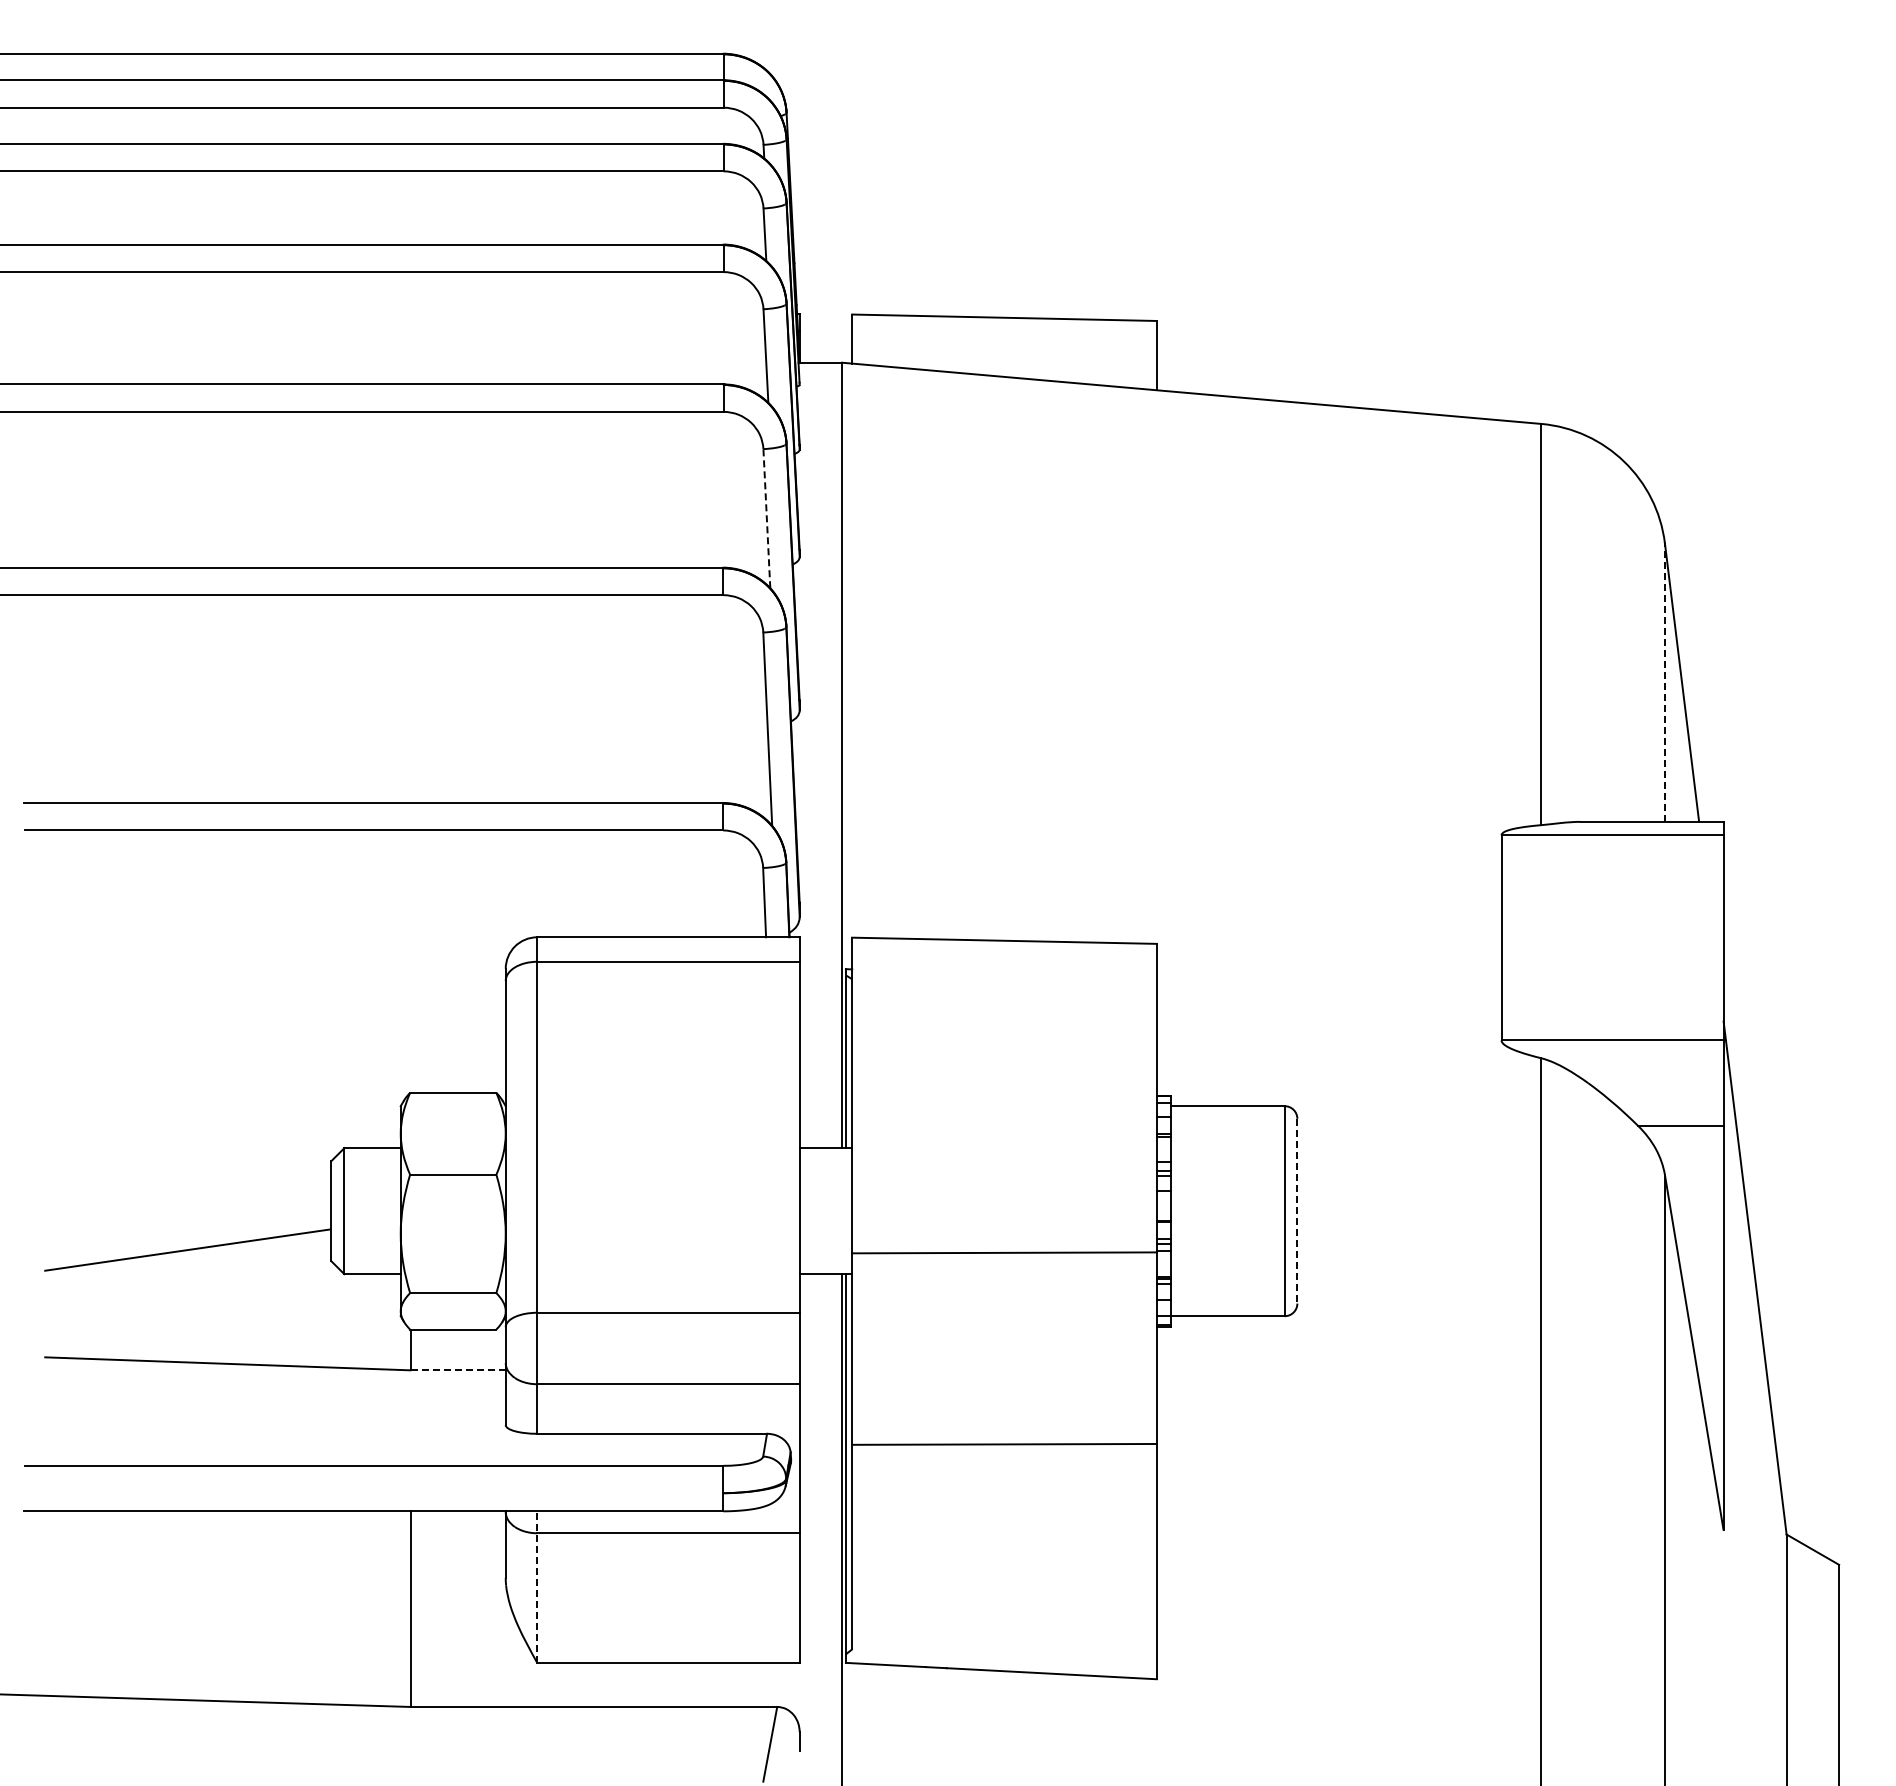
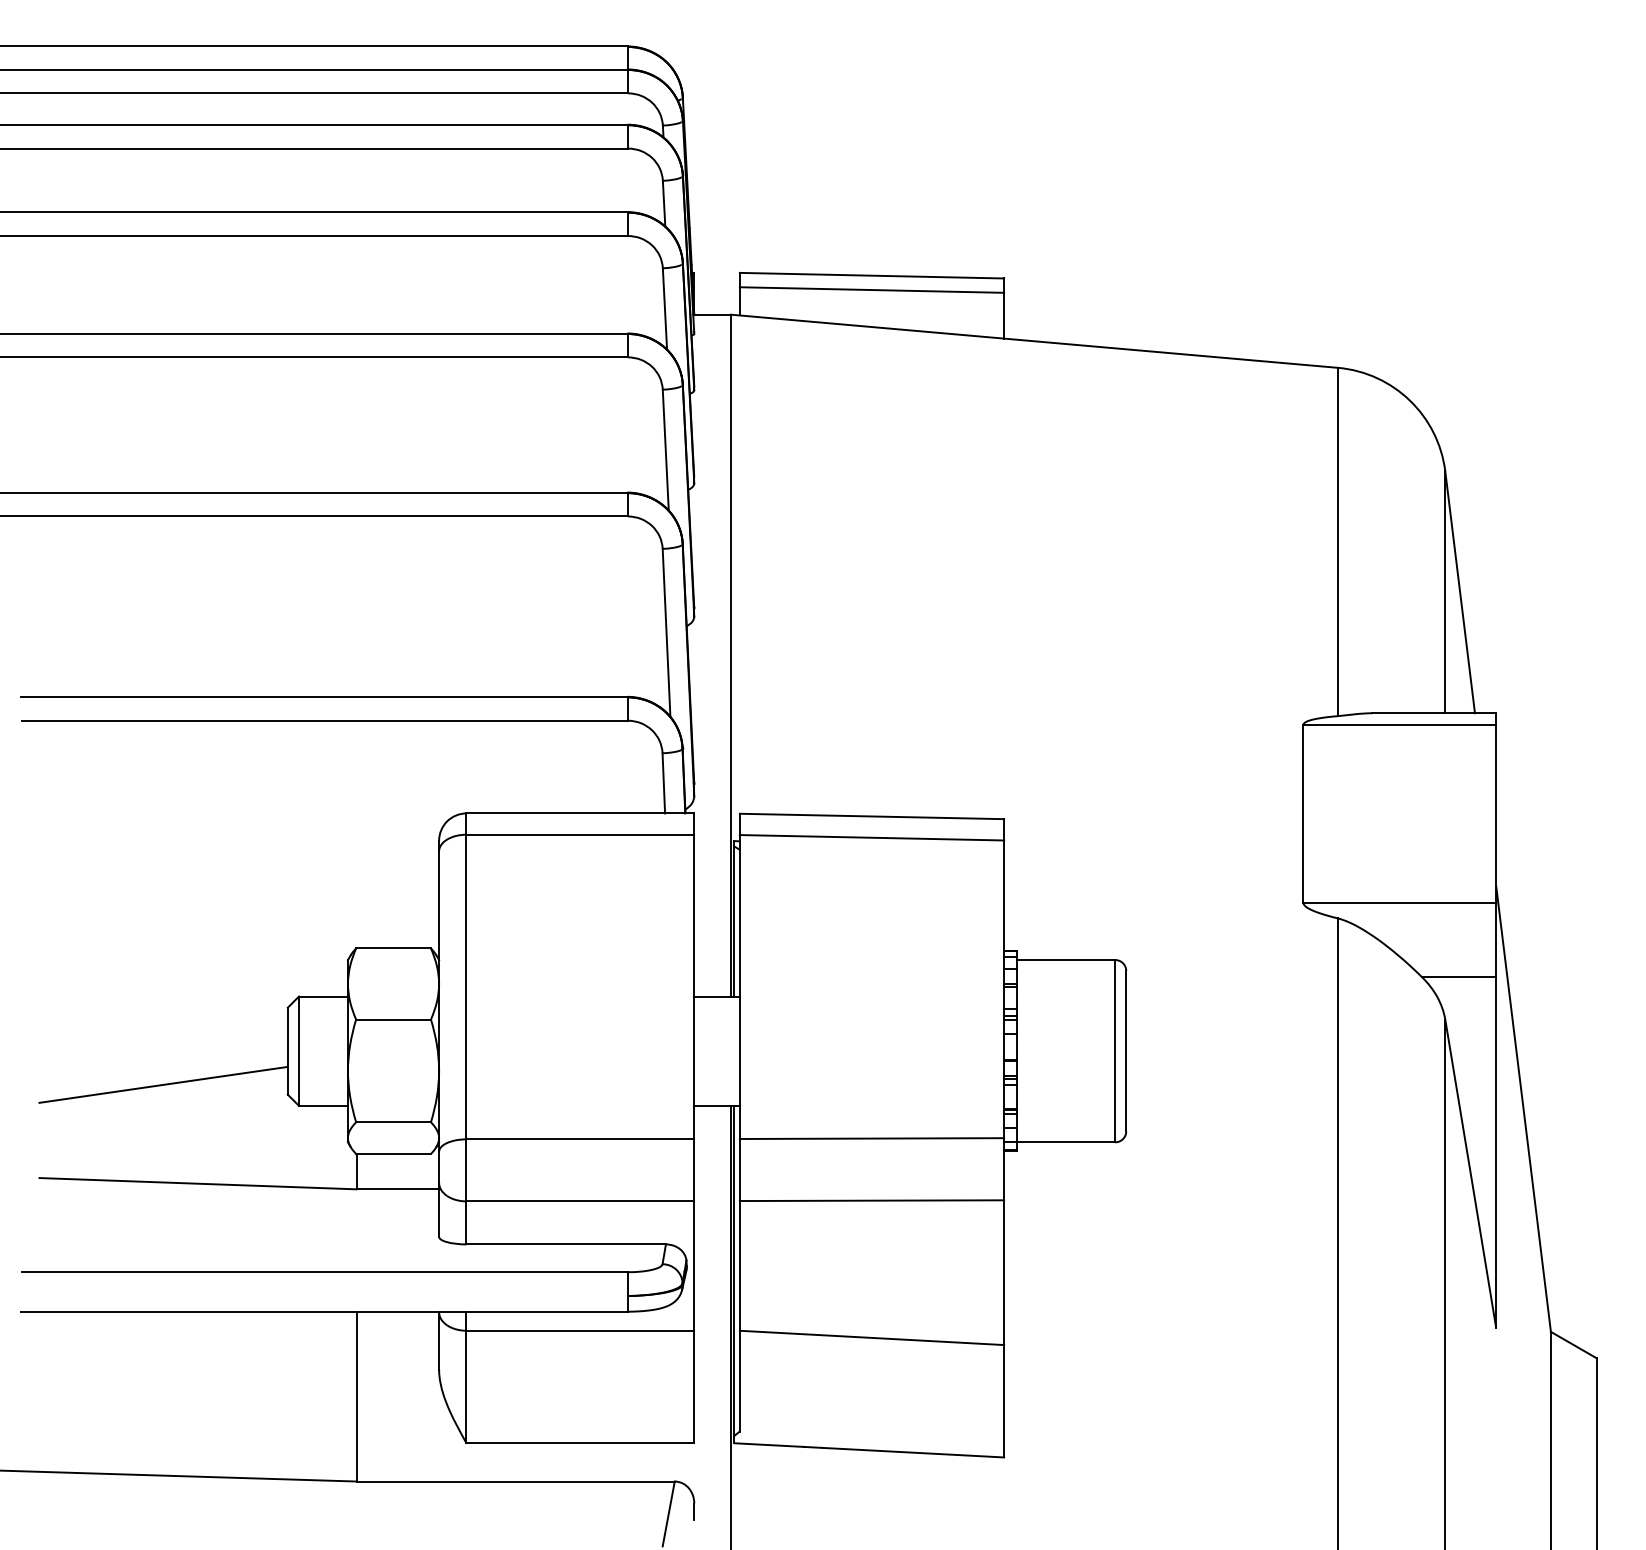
line: (1004, 334) -> (872, 290), added
line: (766, 518) -> (665, 449), dashed -> solid
line: (1664, 682) -> (1444, 592), dashed -> solid
line: (1004, 965) -> (872, 837), added
line: (1297, 1211) -> (1126, 1051), dashed -> solid
line: (1004, 1252) -> (872, 1138), moved
line: (458, 1370) -> (398, 1189), dashed -> solid
line: (1004, 1443) -> (872, 1199), moved
line: (1004, 1541) -> (872, 1337), added
line: (537, 1587) -> (466, 1377), dashed -> solid

